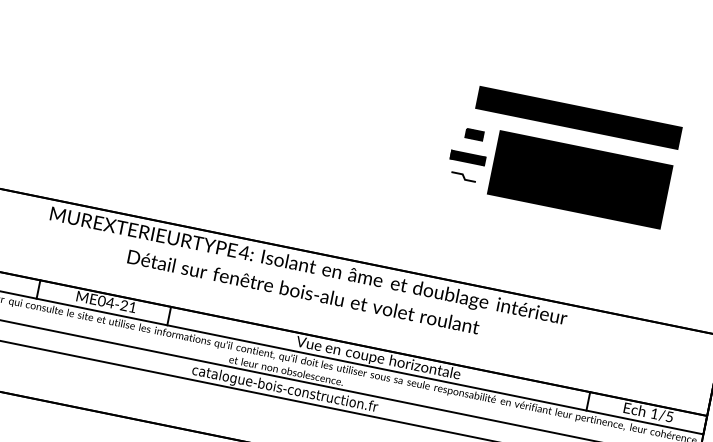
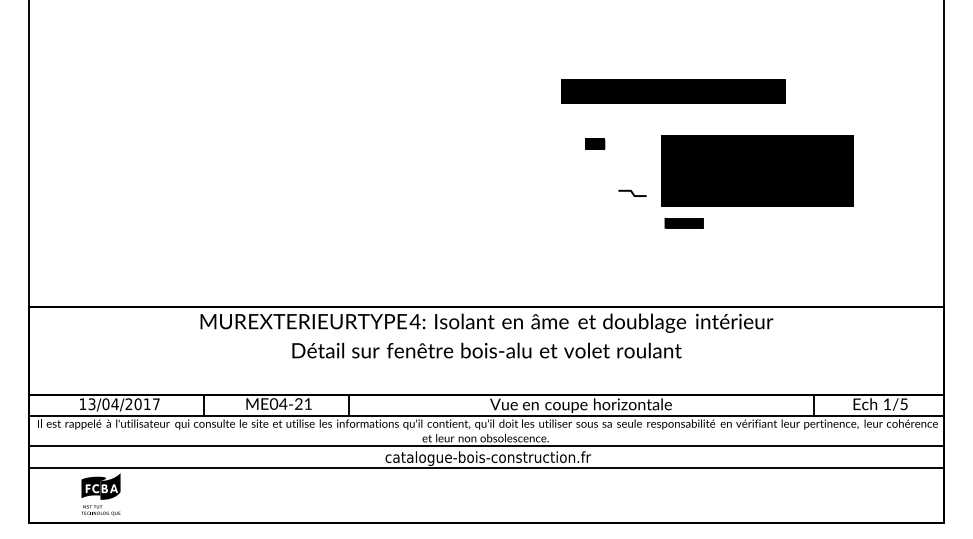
text: (578, 117) -> (673, 91), moved
part: (474, 134) -> (594, 143), moved
part: (467, 158) -> (683, 223), moved

